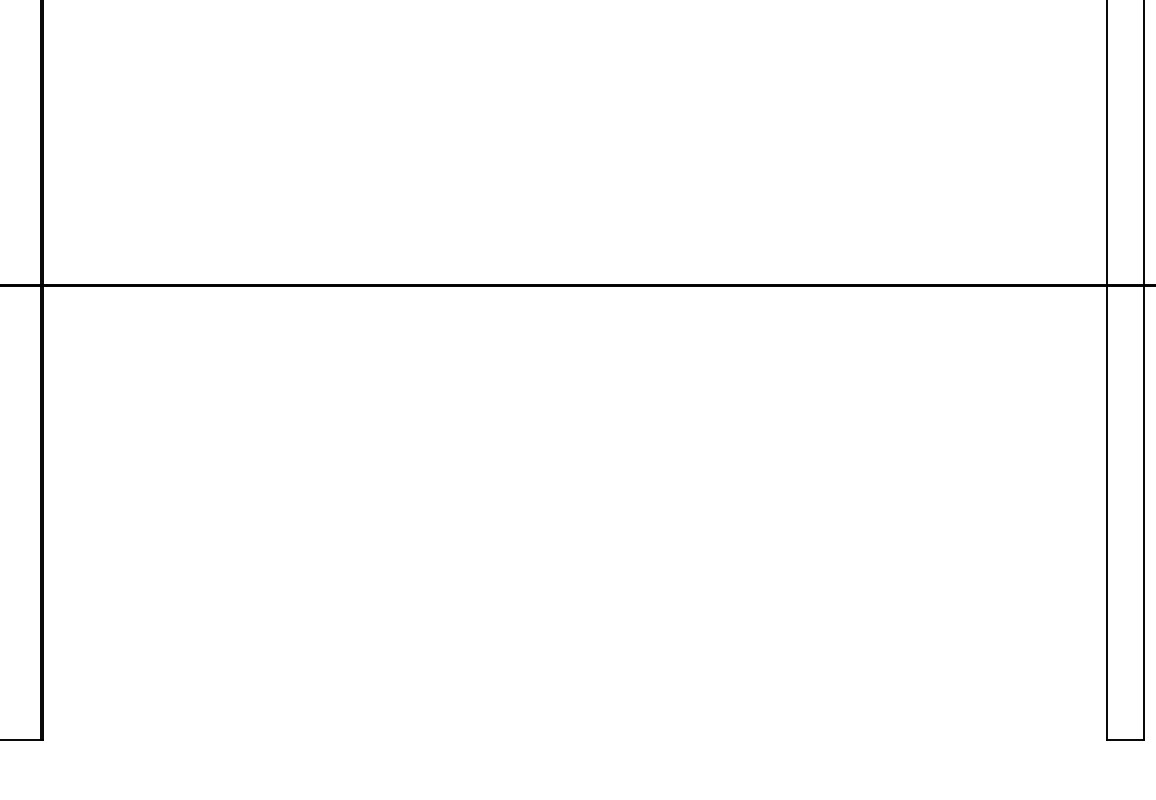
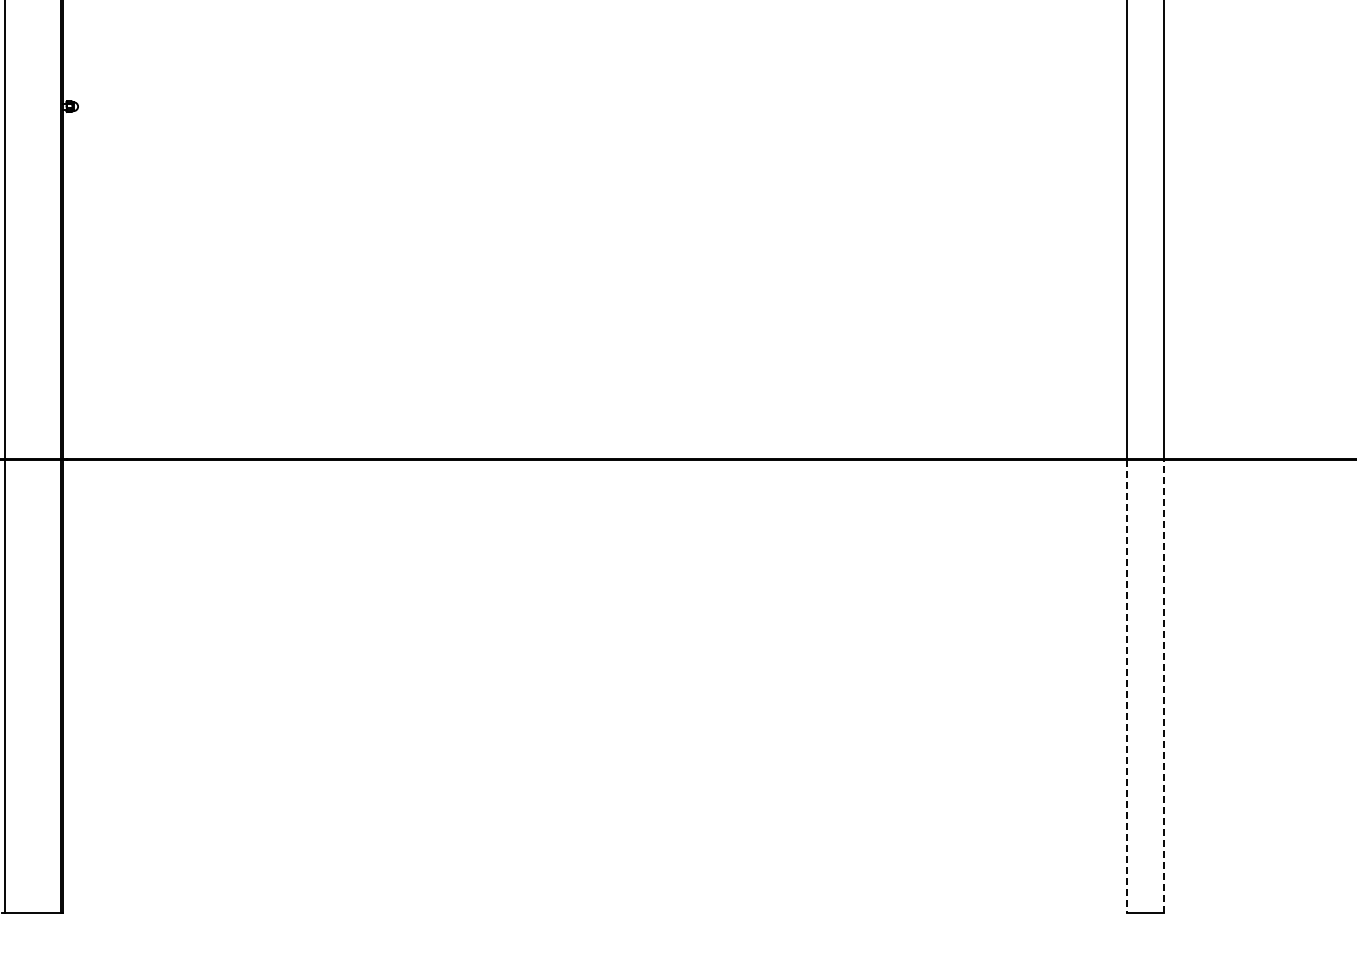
line: (1107, 513) -> (1127, 686), solid -> dashed
line: (1143, 513) -> (1163, 686), solid -> dashed

